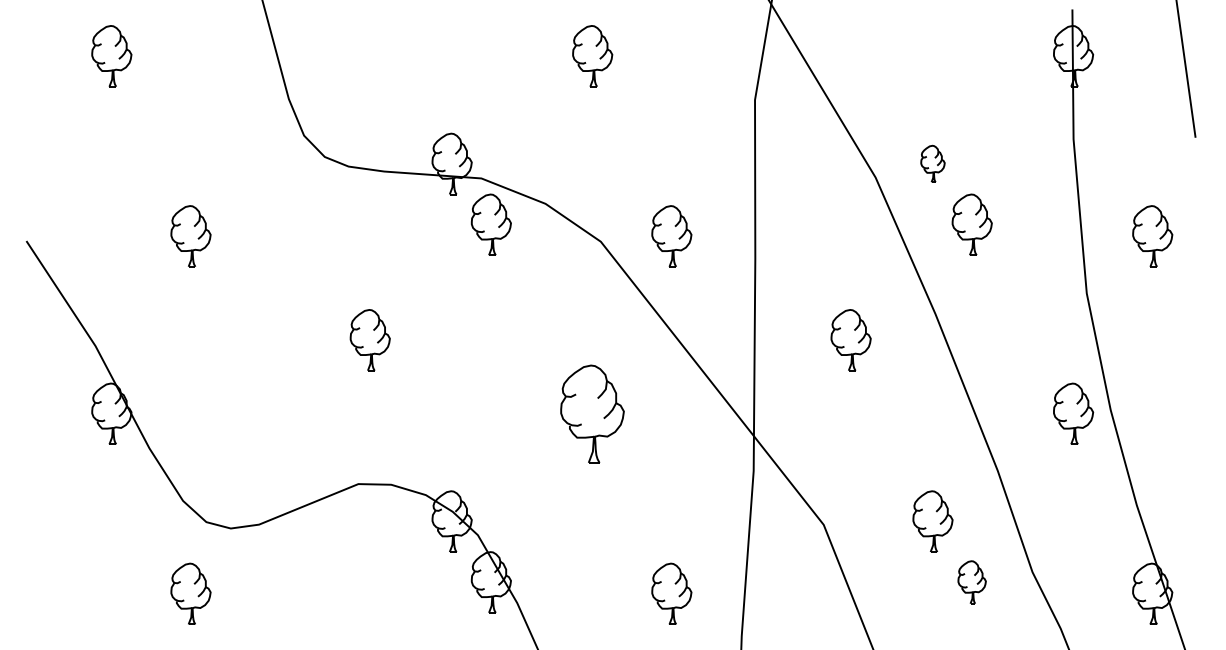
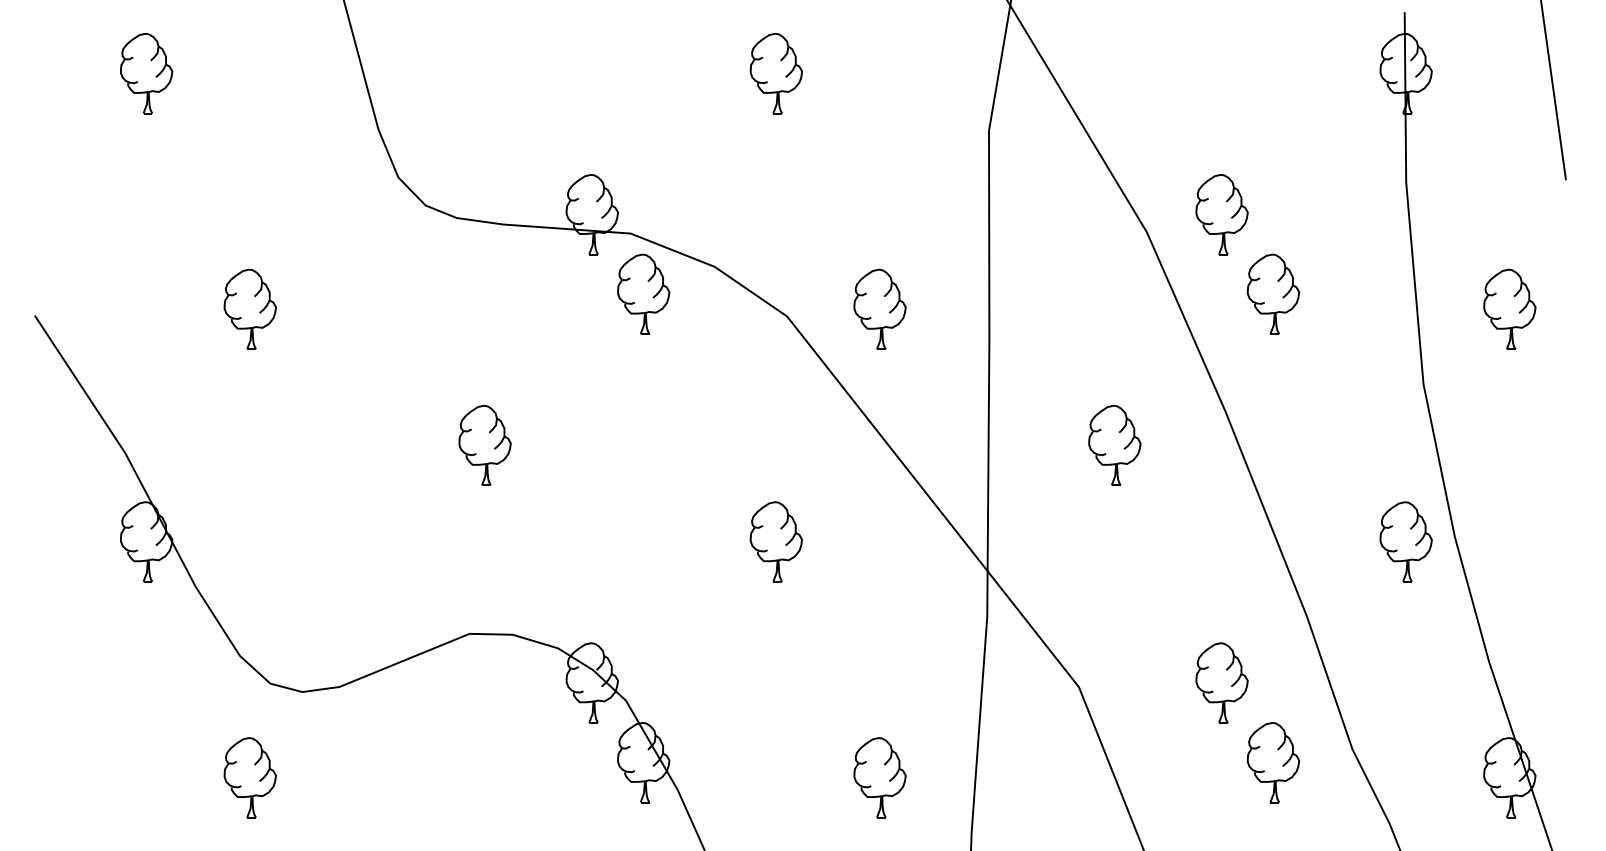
part: (932, 163) -> (1221, 213), size x1.67
part: (592, 413) -> (776, 541), size x0.62
part: (971, 582) -> (1272, 762), size x1.43

